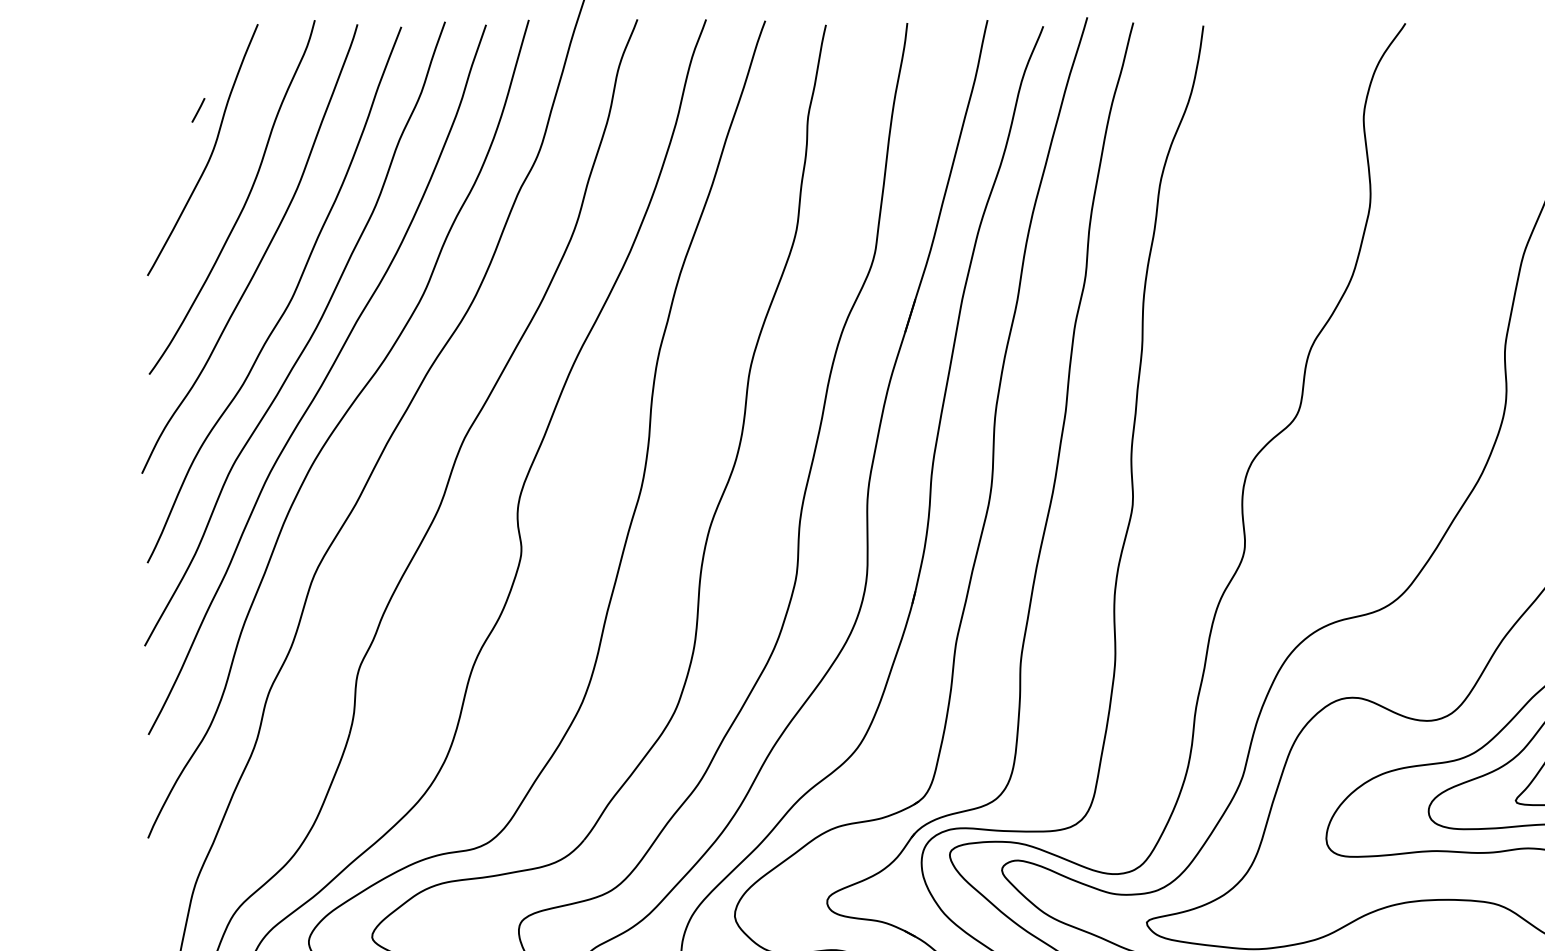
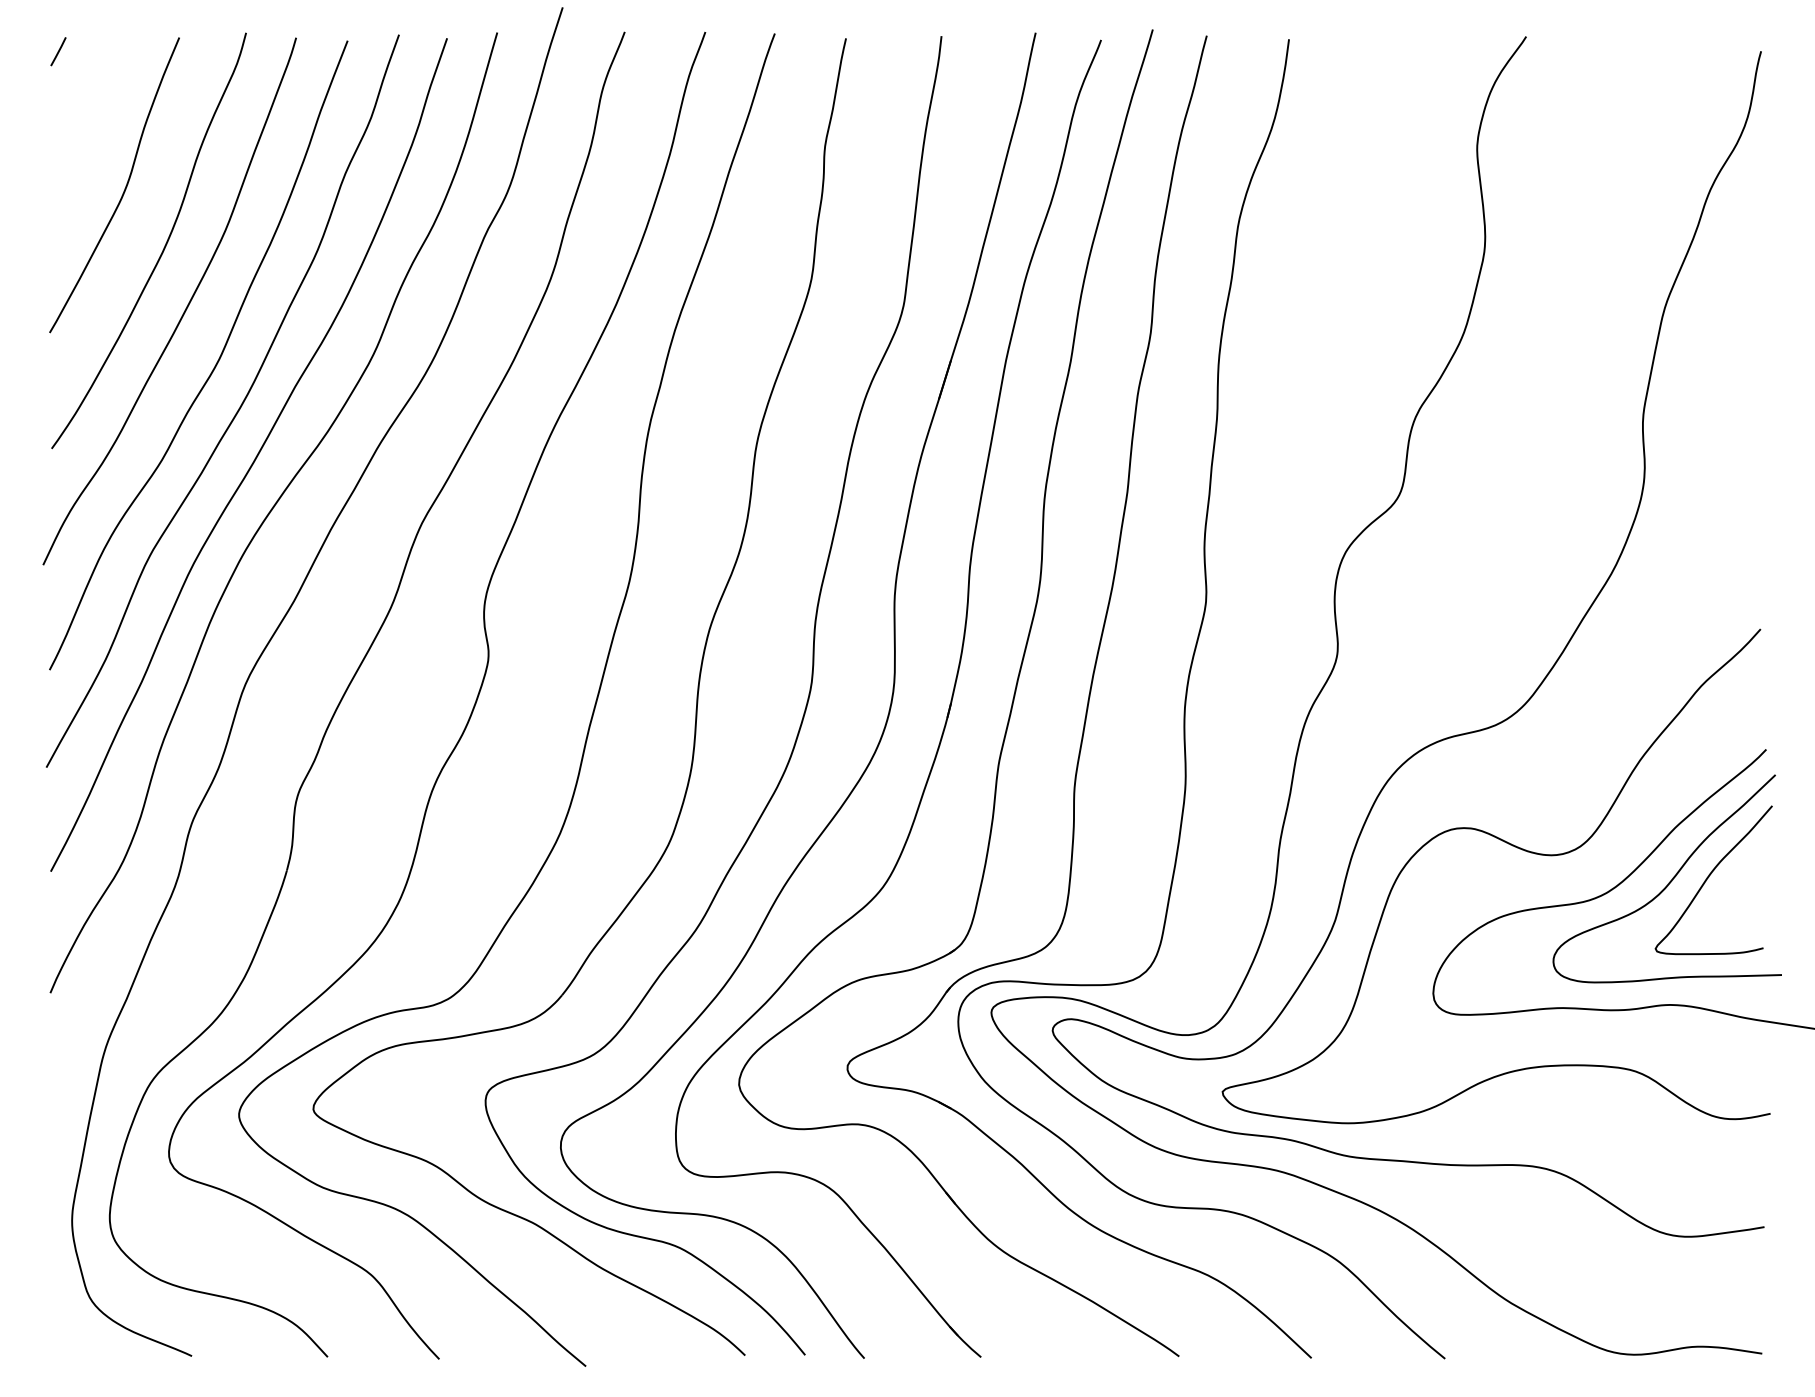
line: (198, 110) -> (58, 51), moved

